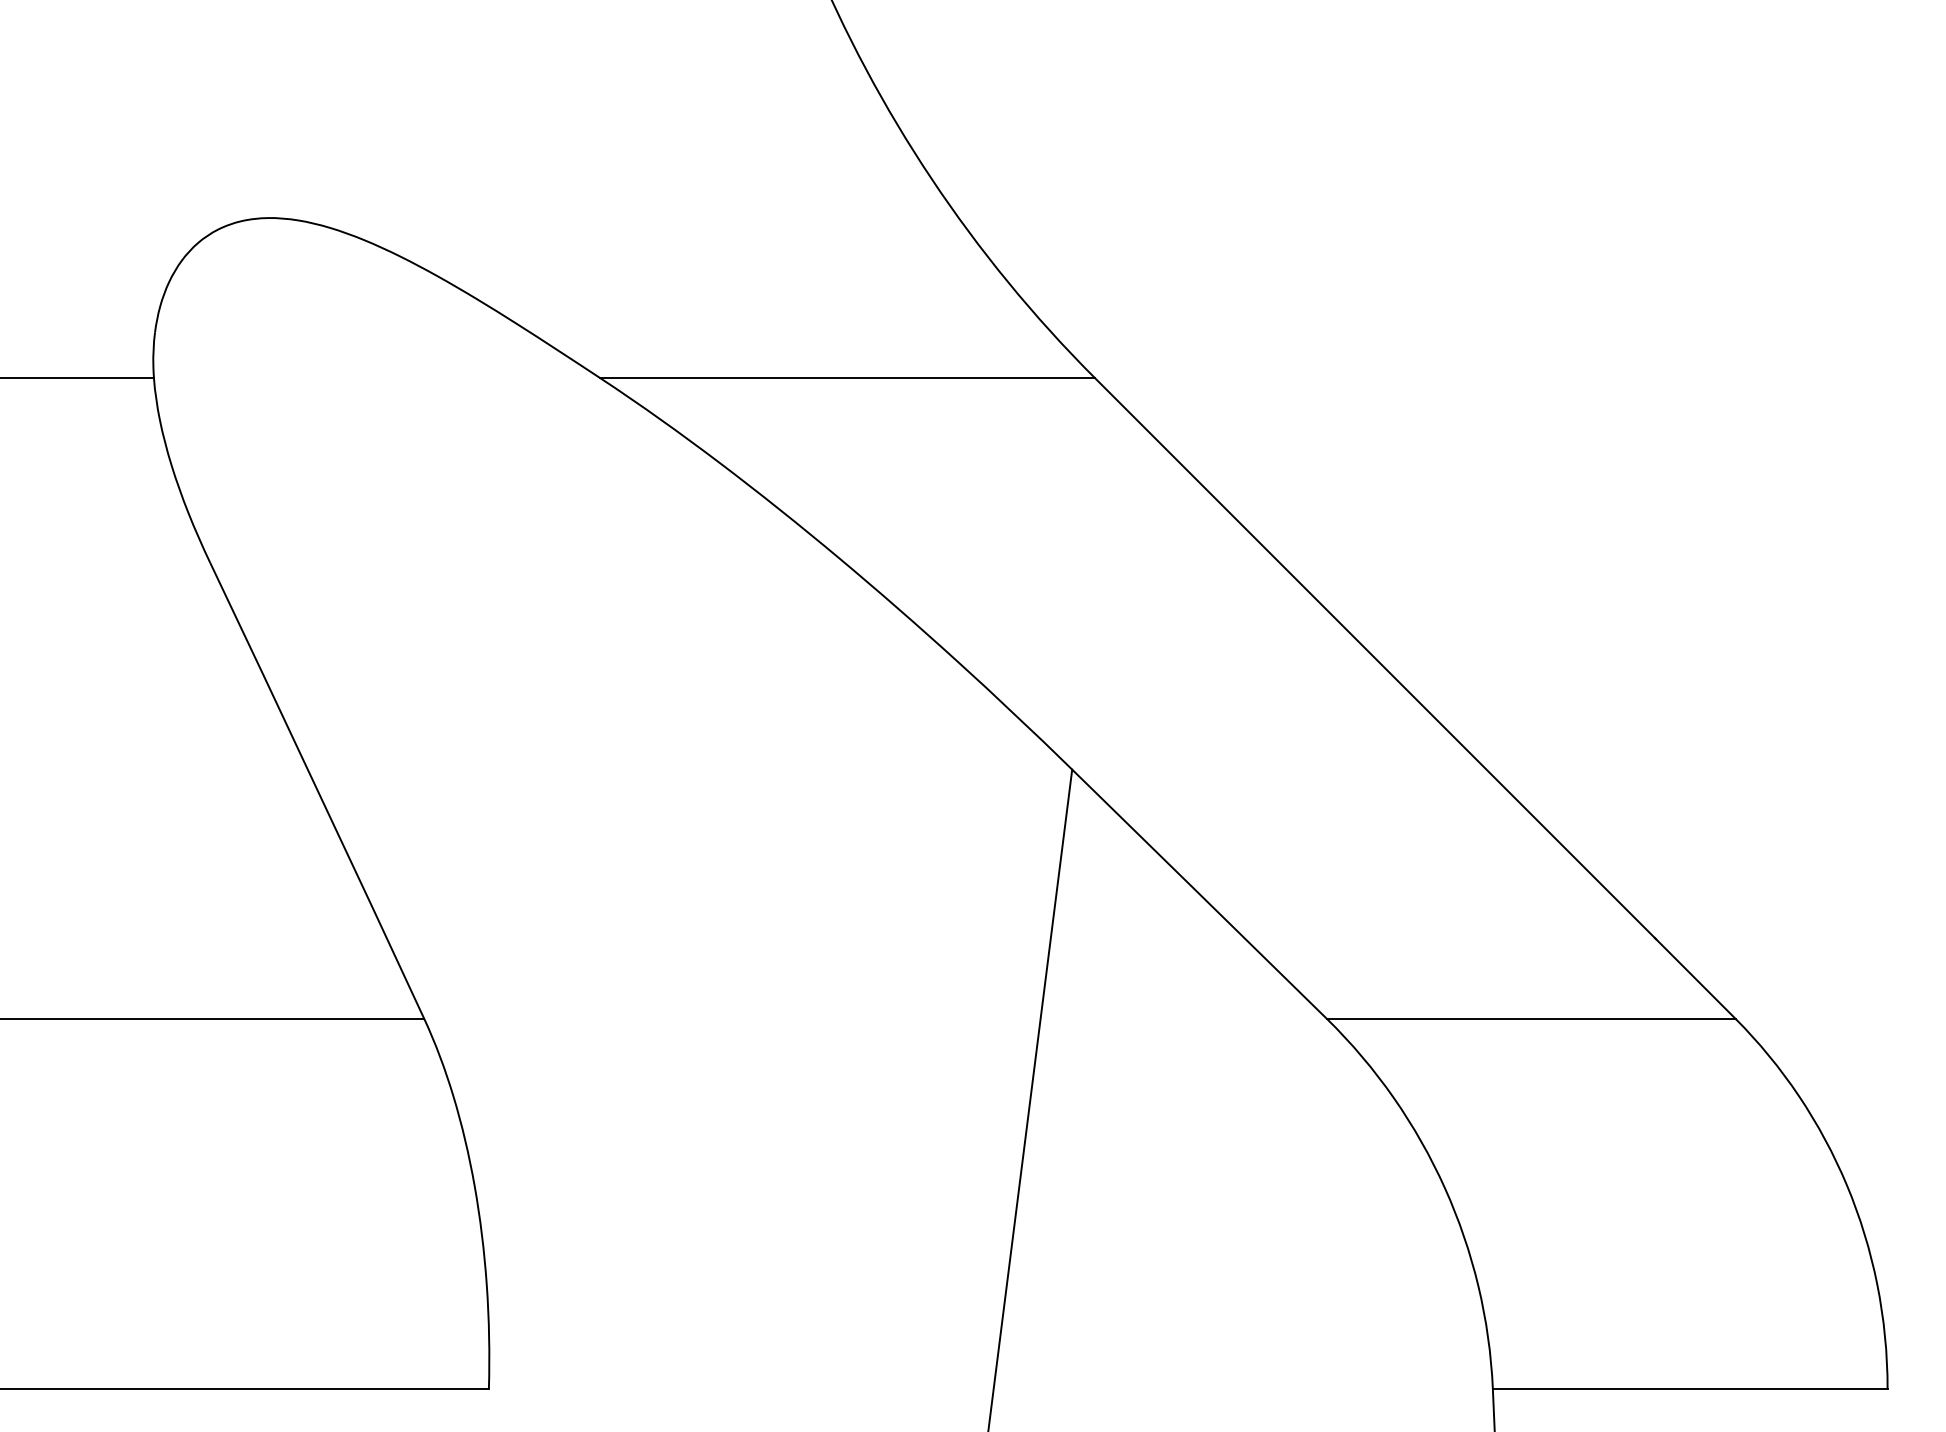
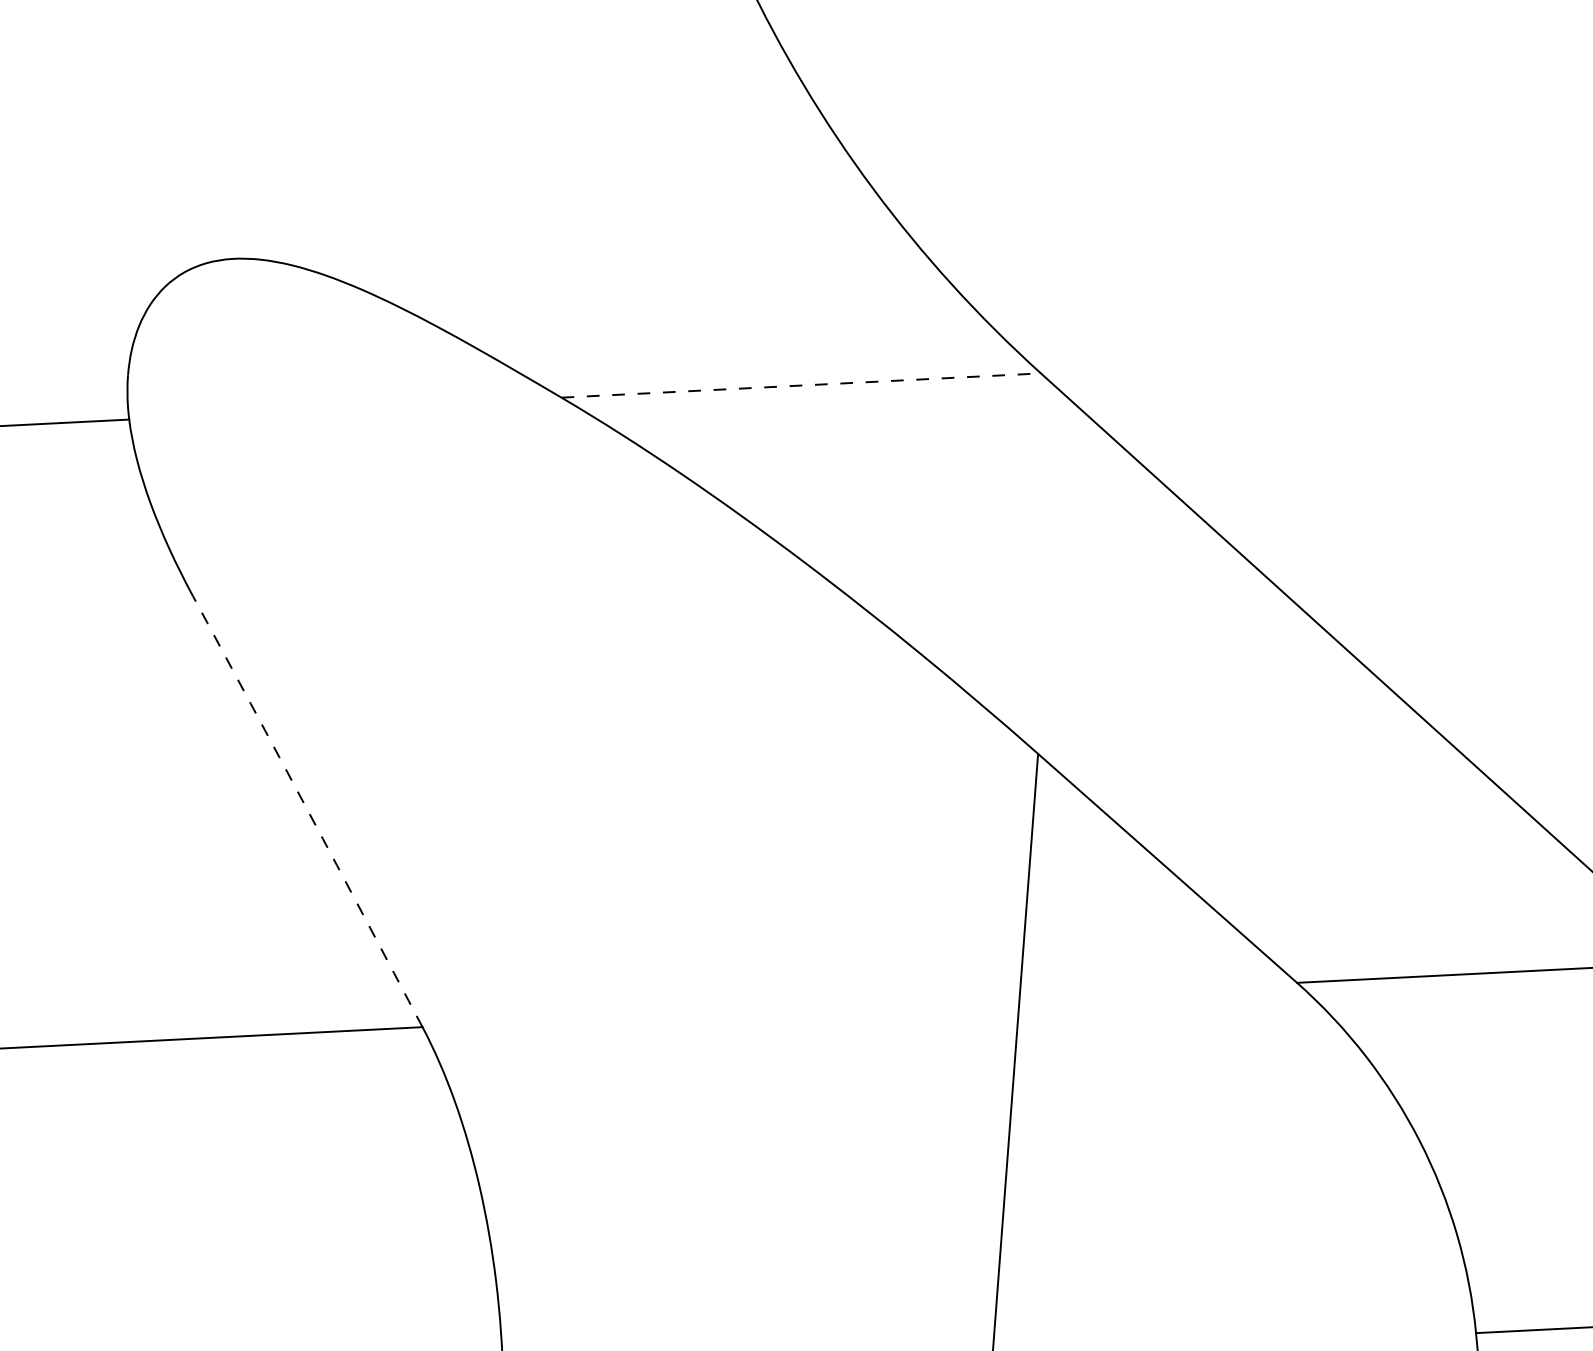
line: (848, 378) -> (802, 385), solid -> dashed
arc: (317, 790) -> (307, 811), solid -> dashed

